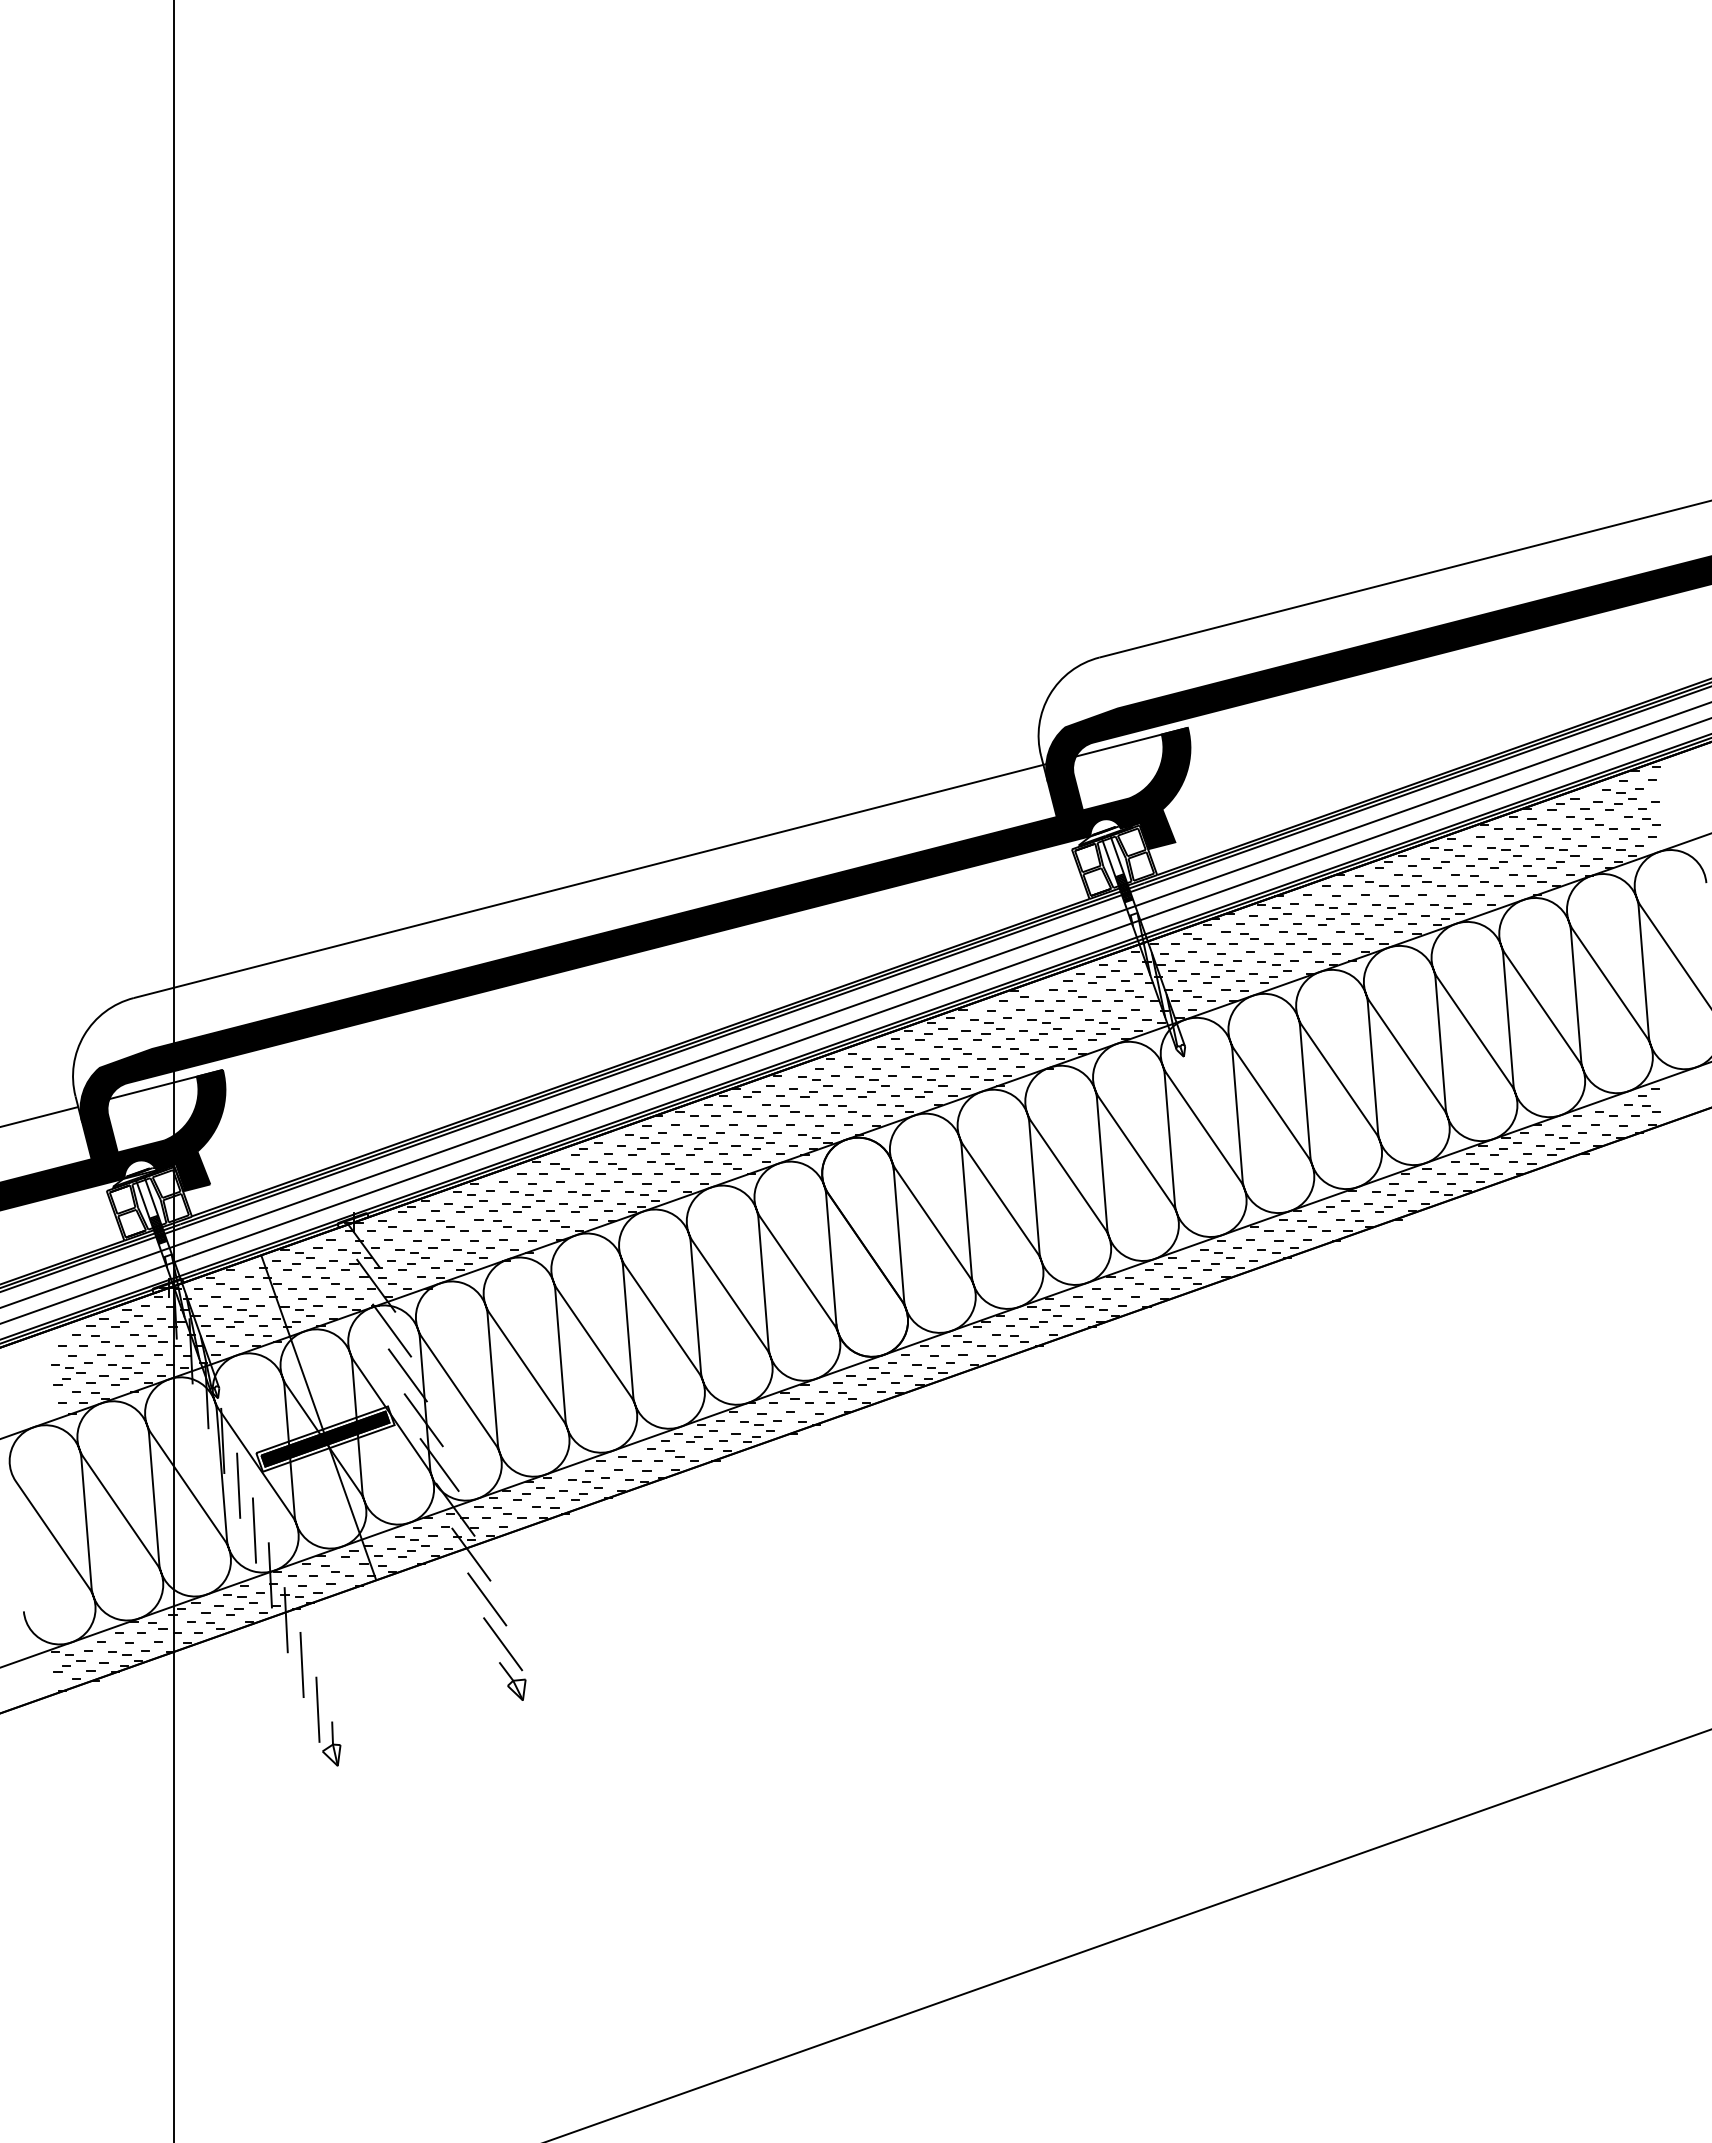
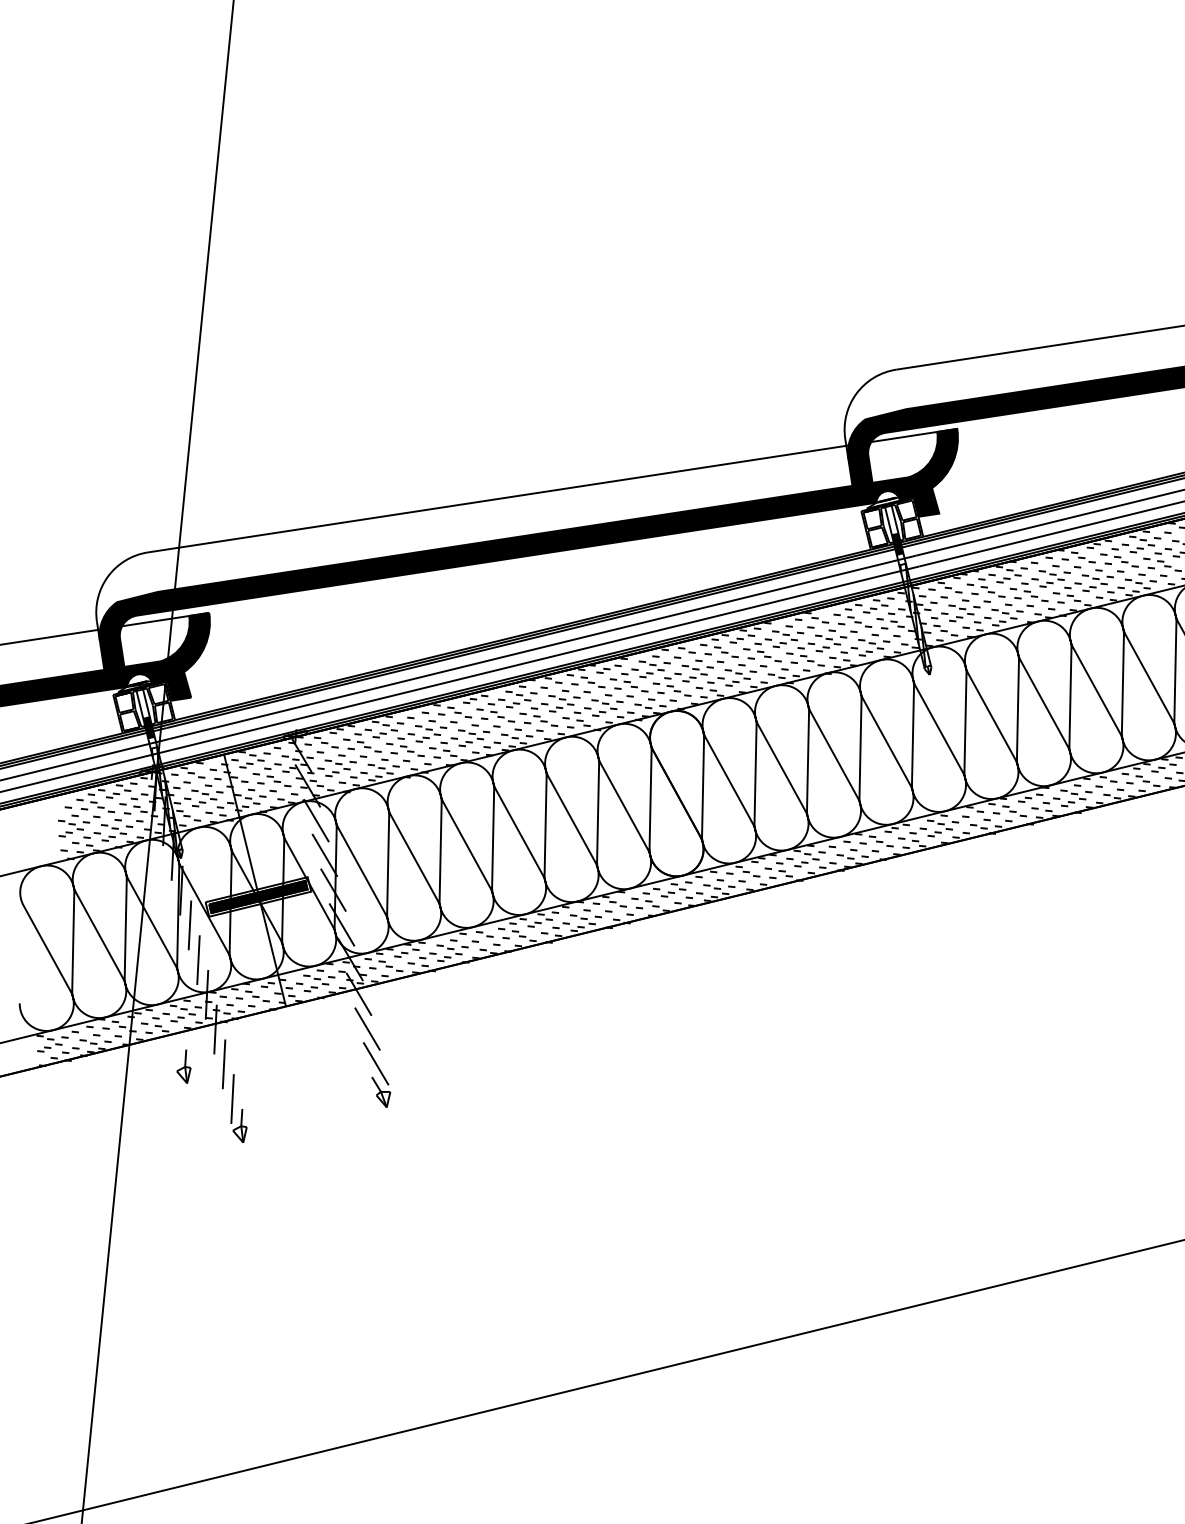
part: (249, 1672) -> (184, 1066), added

